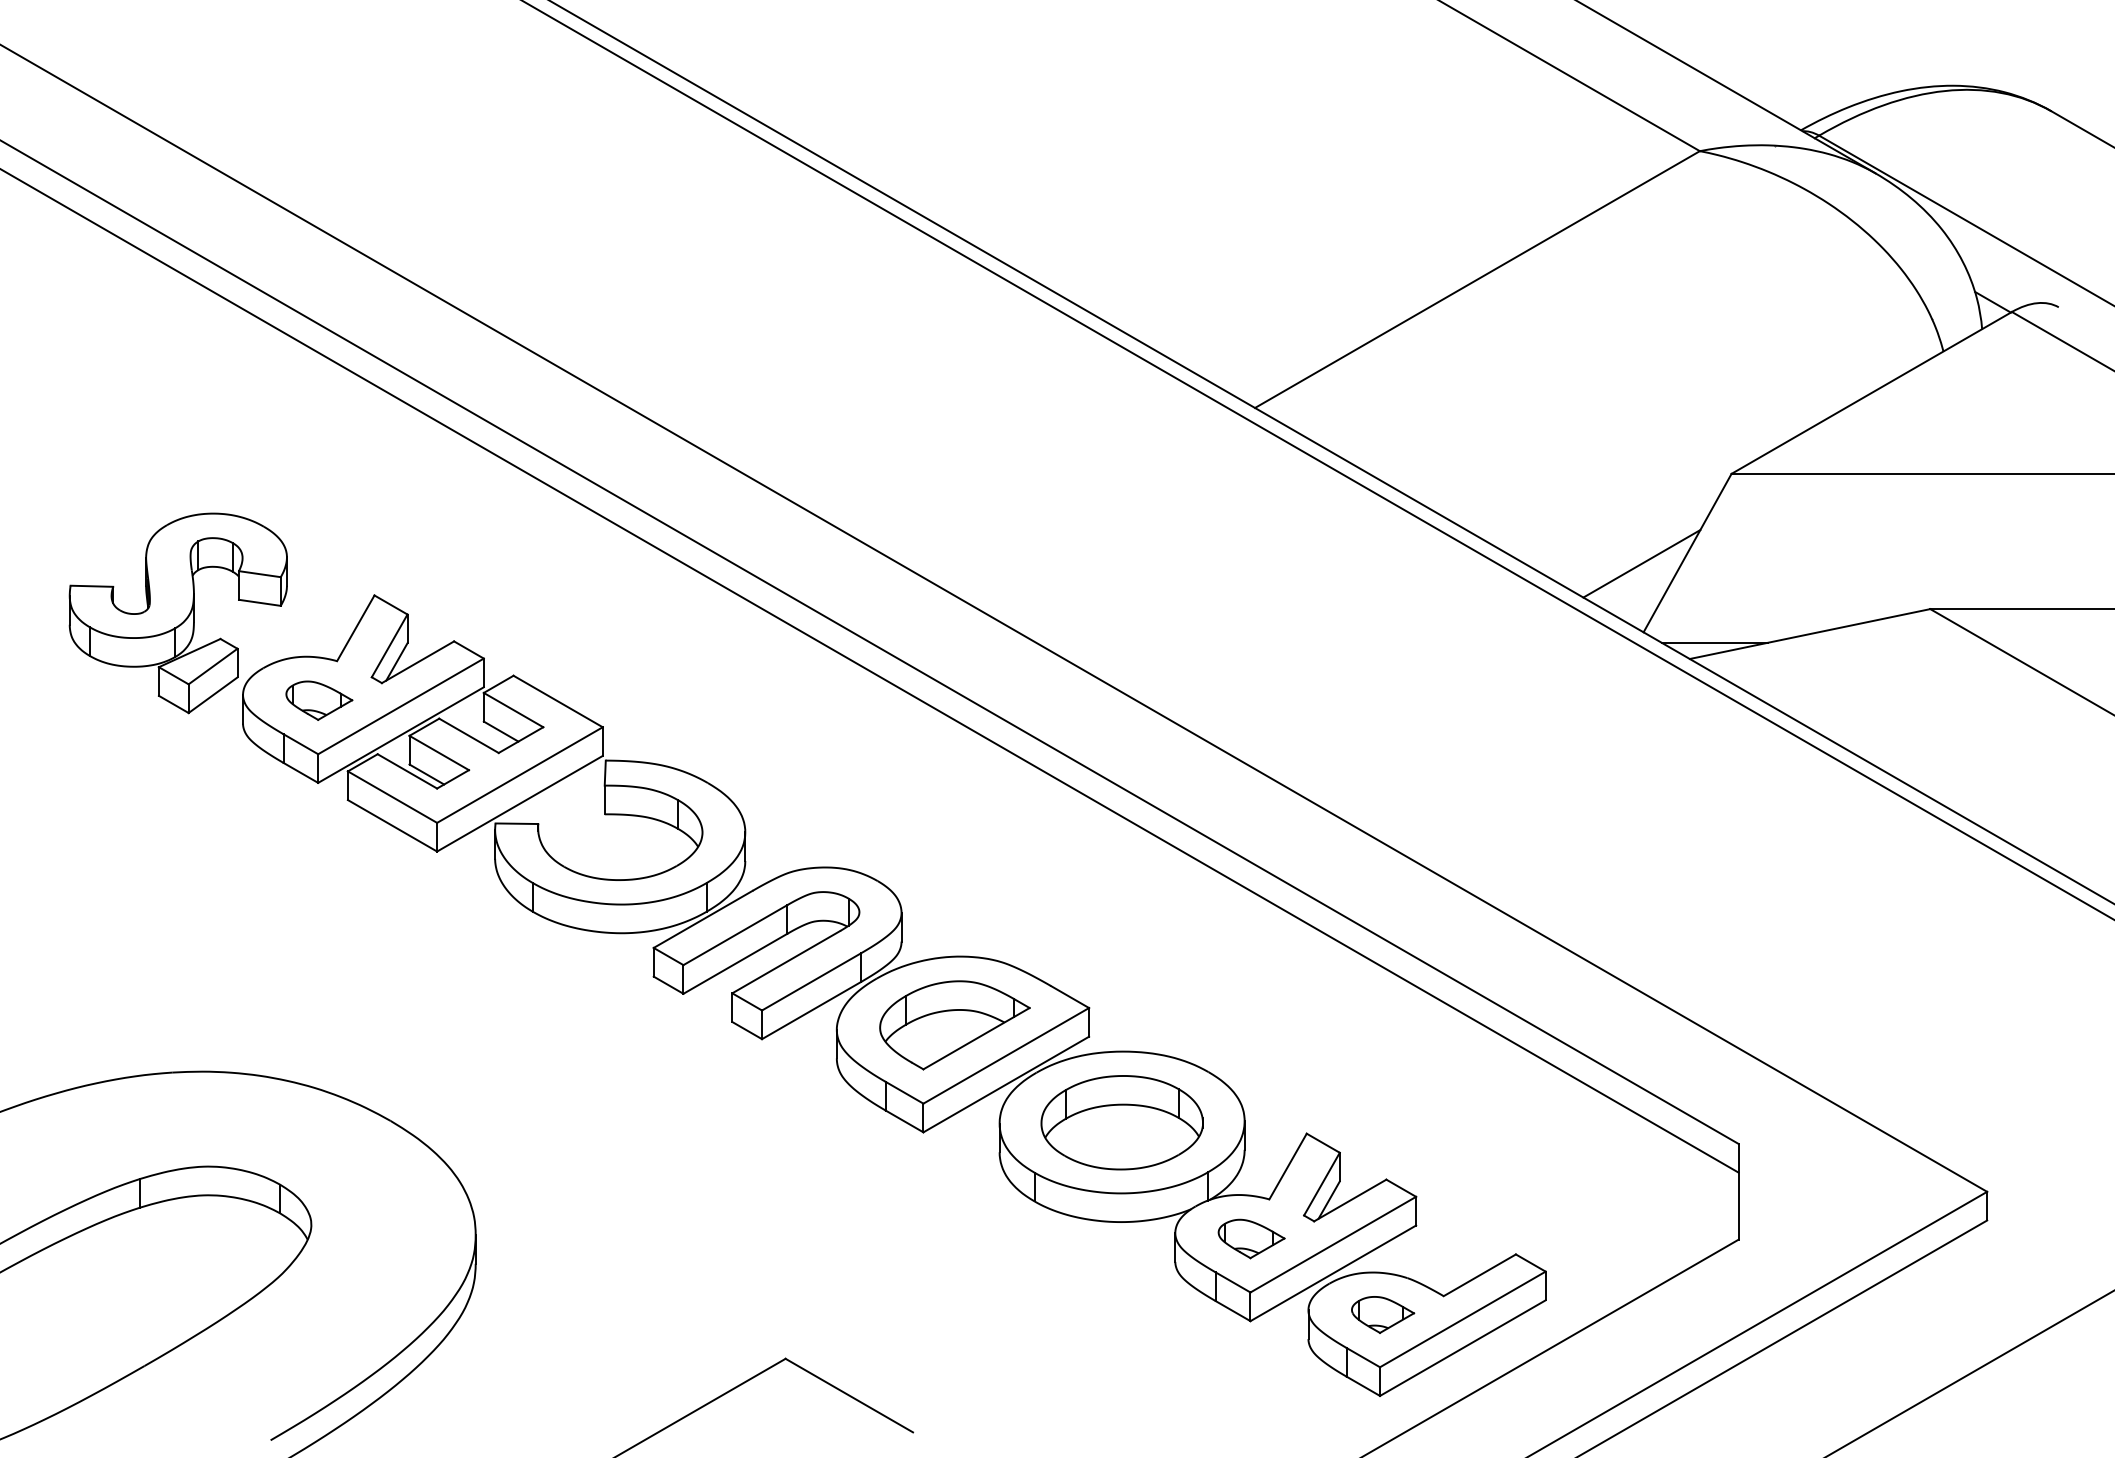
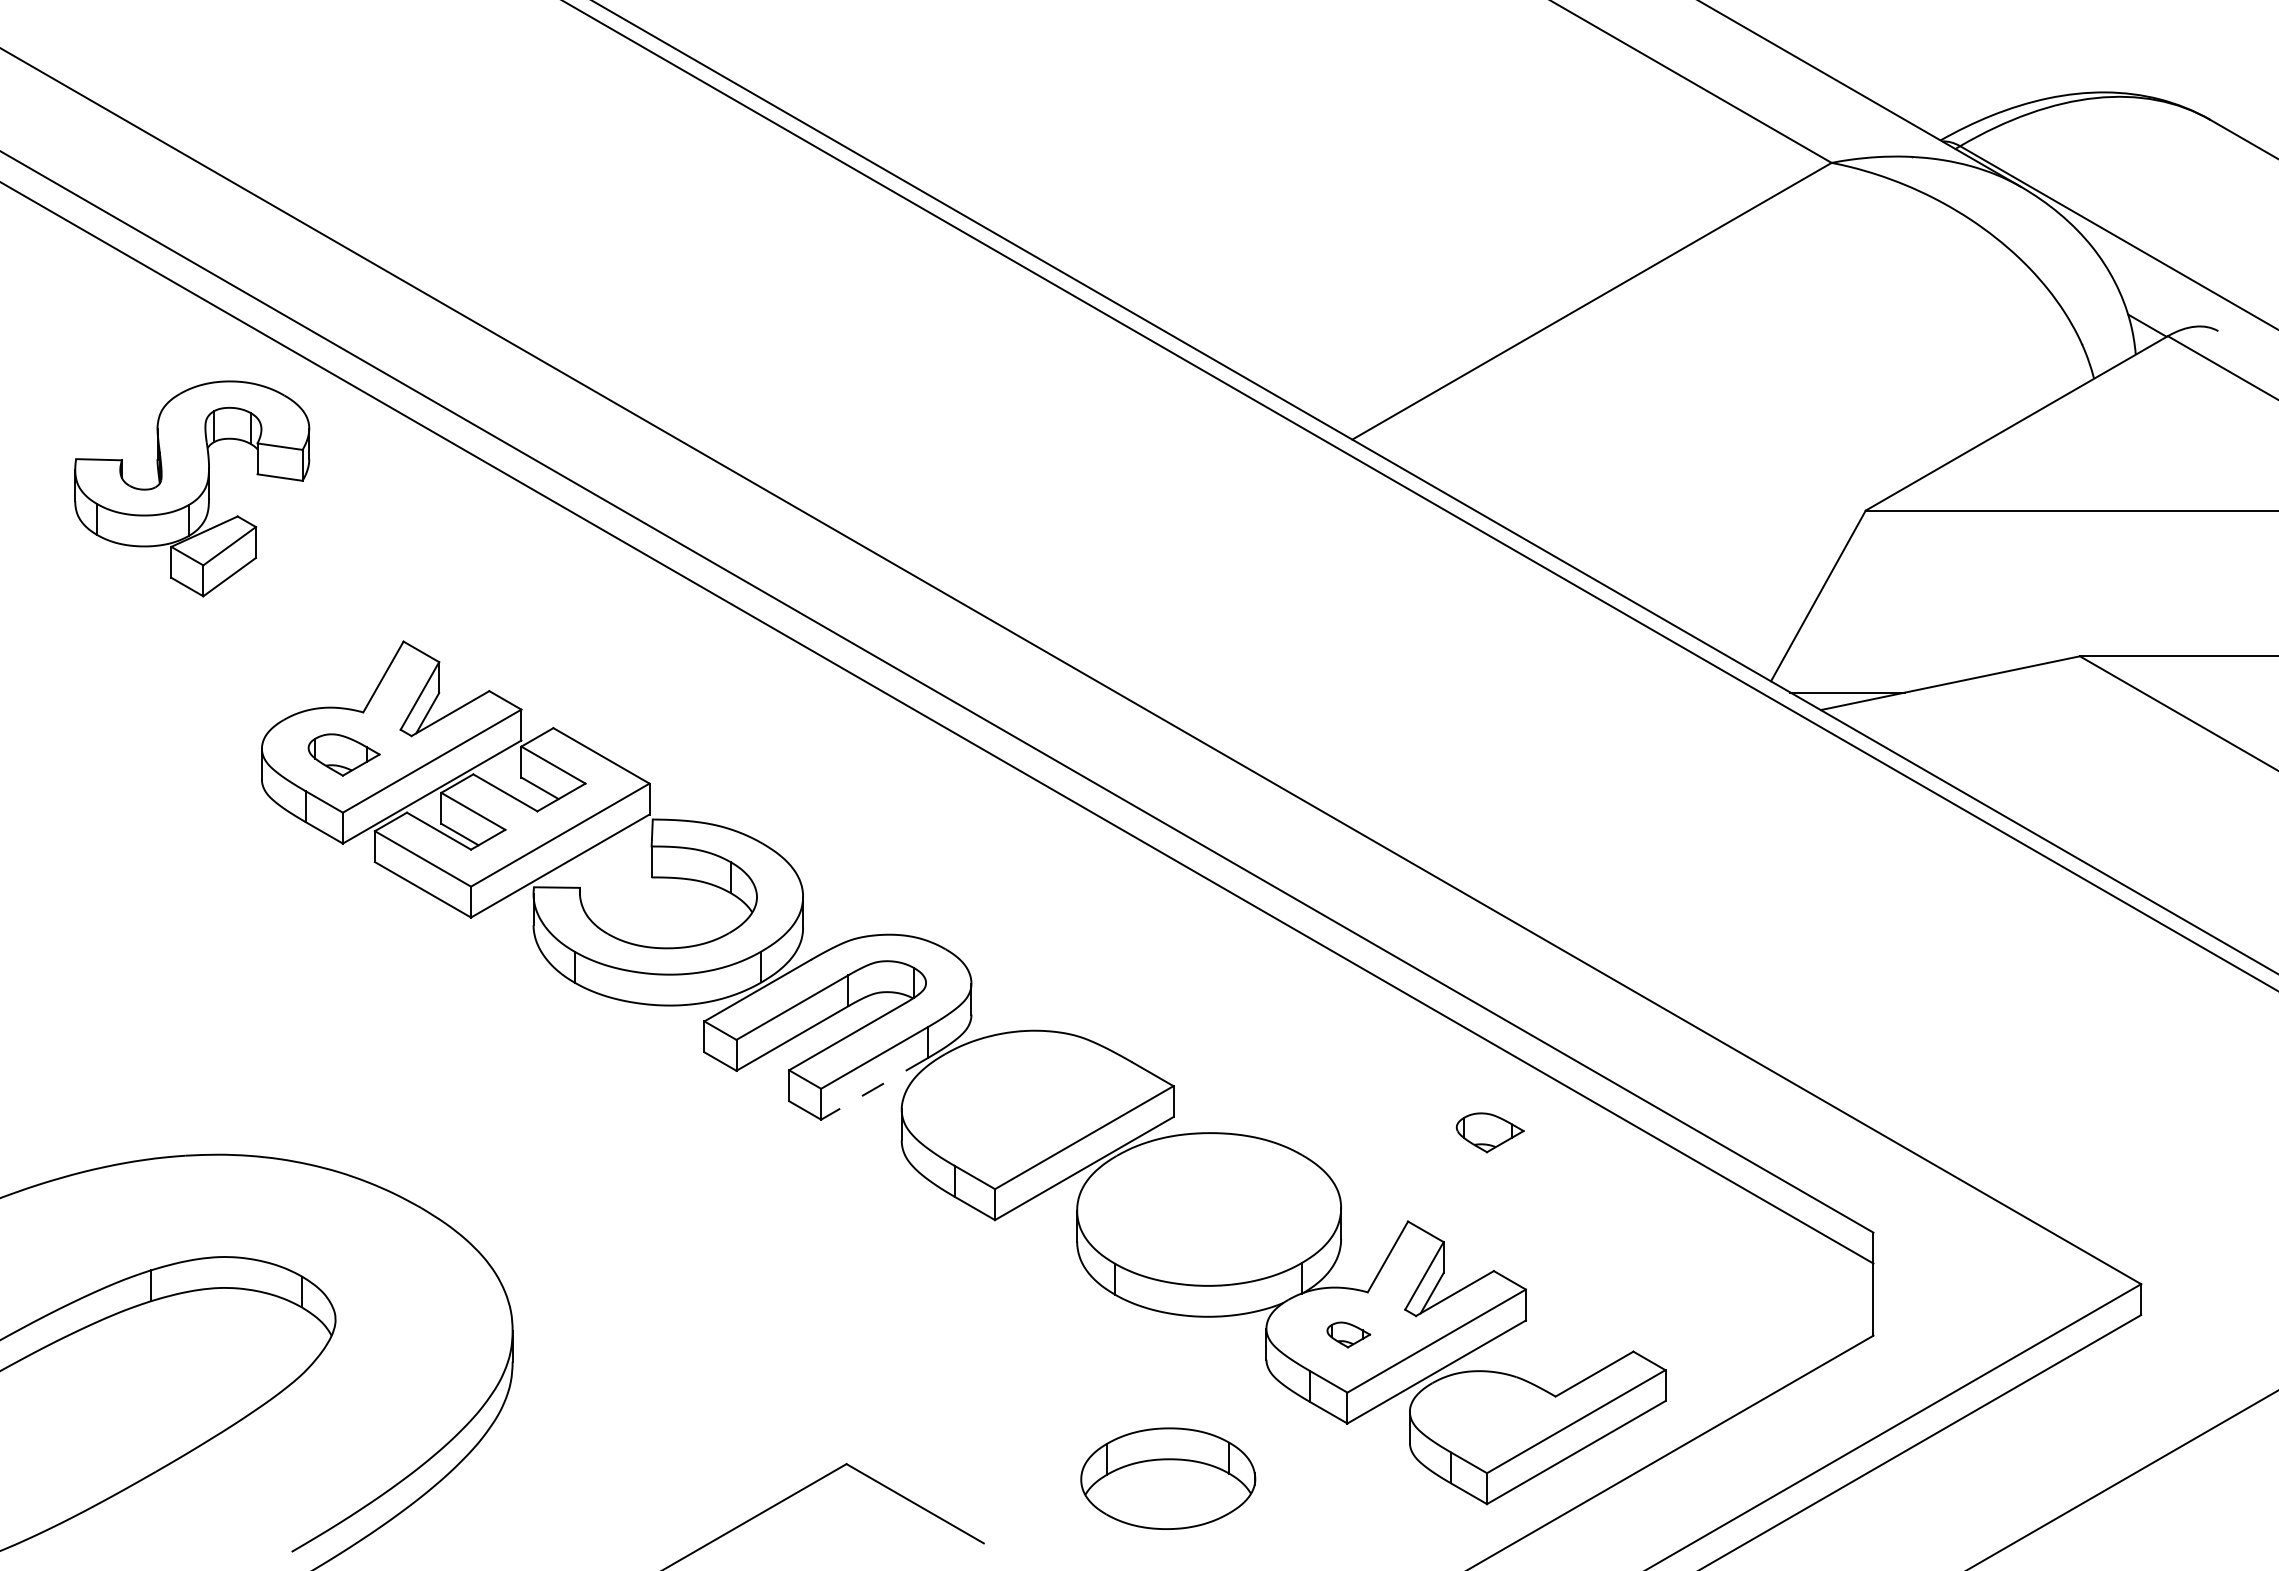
line: (1642, 563) -> (1769, 607), removed
part: (178, 612) -> (192, 488), moved
line: (810, 1011) -> (873, 1089), solid -> dashed
part: (954, 1025) -> (1028, 1104), removed
part: (1122, 1122) -> (1168, 1478), moved
part: (1251, 1238) -> (1348, 1334), size x0.6
part: (1382, 1314) -> (1489, 1132), moved

